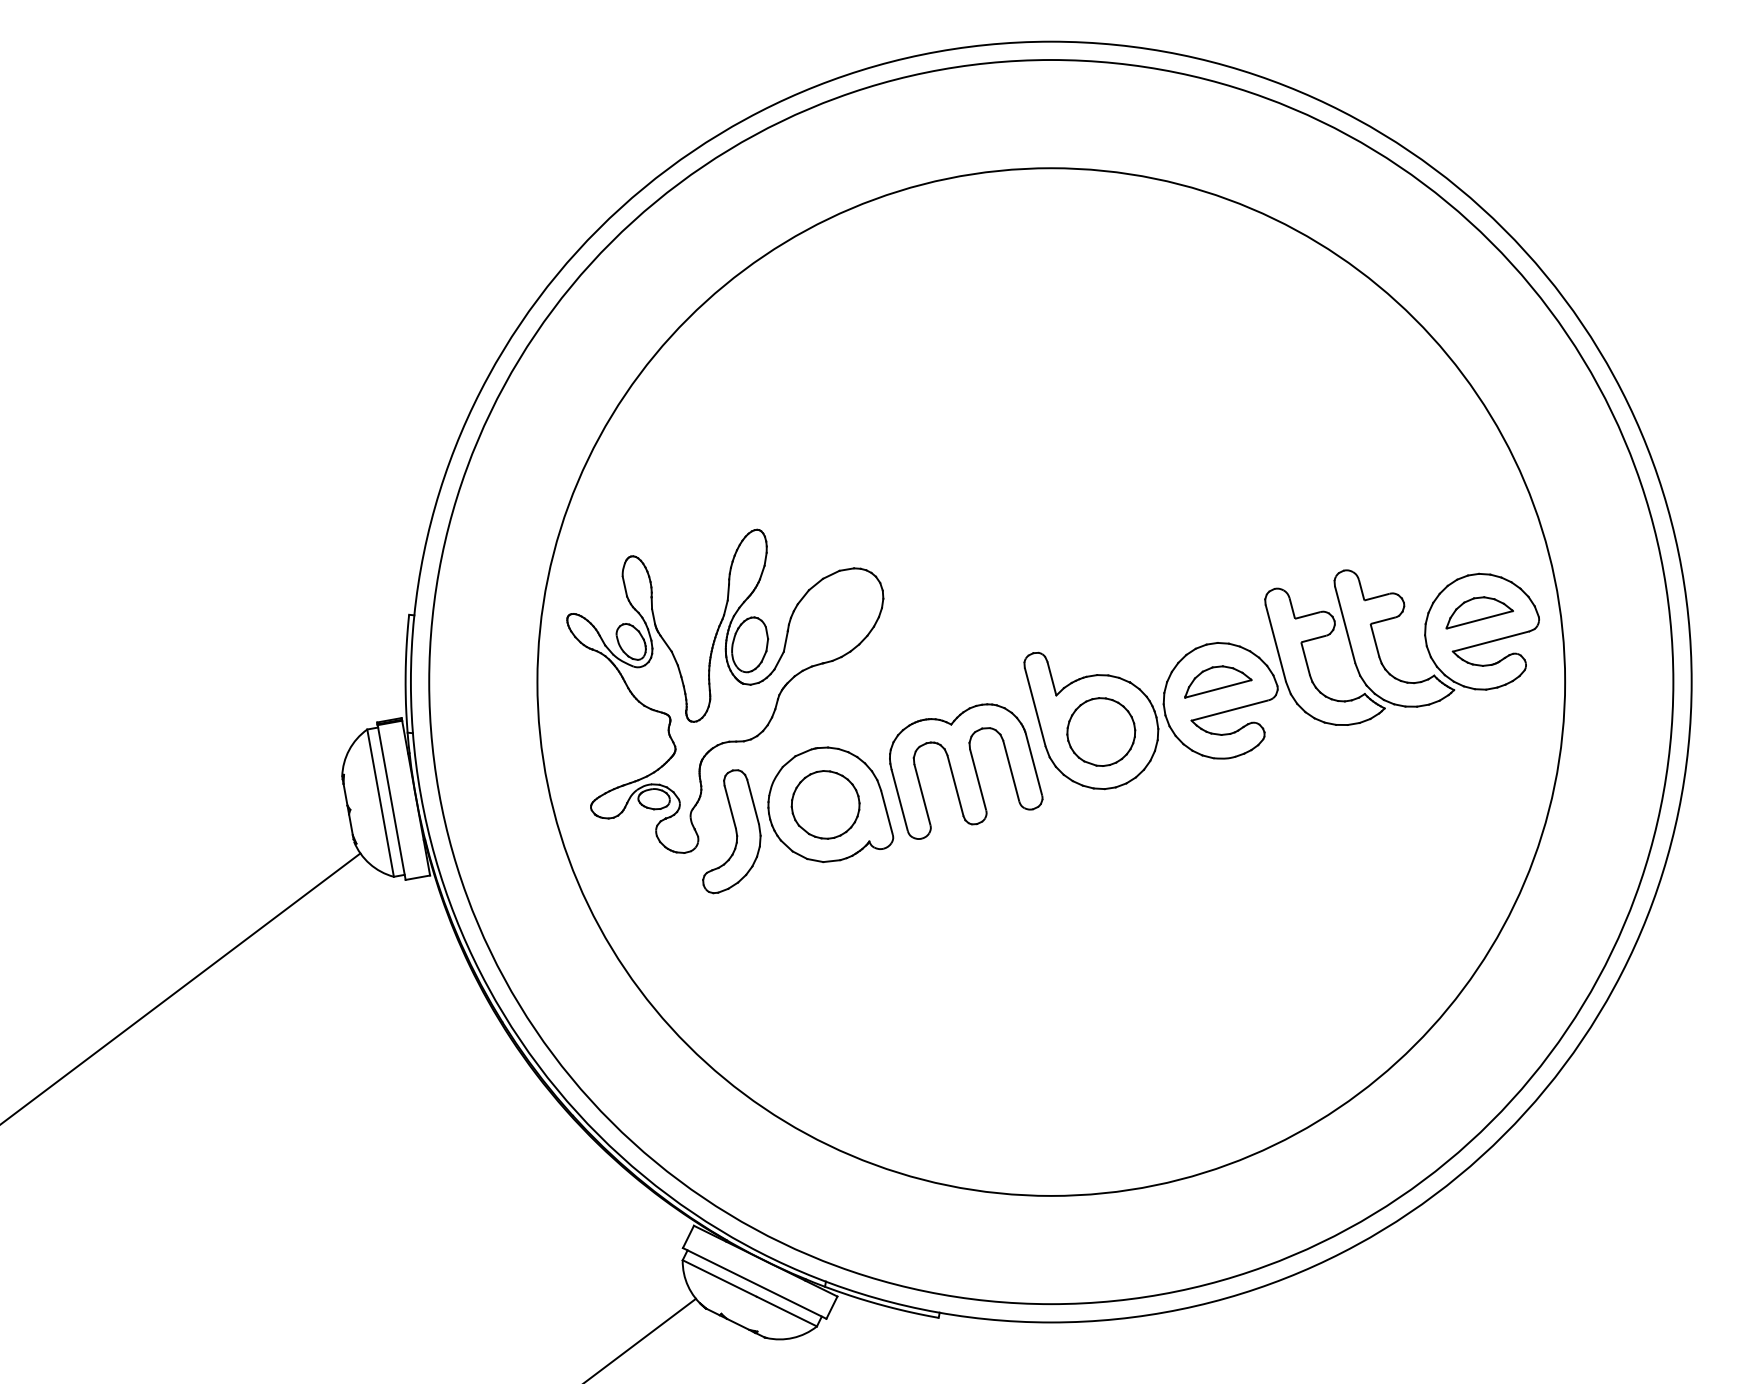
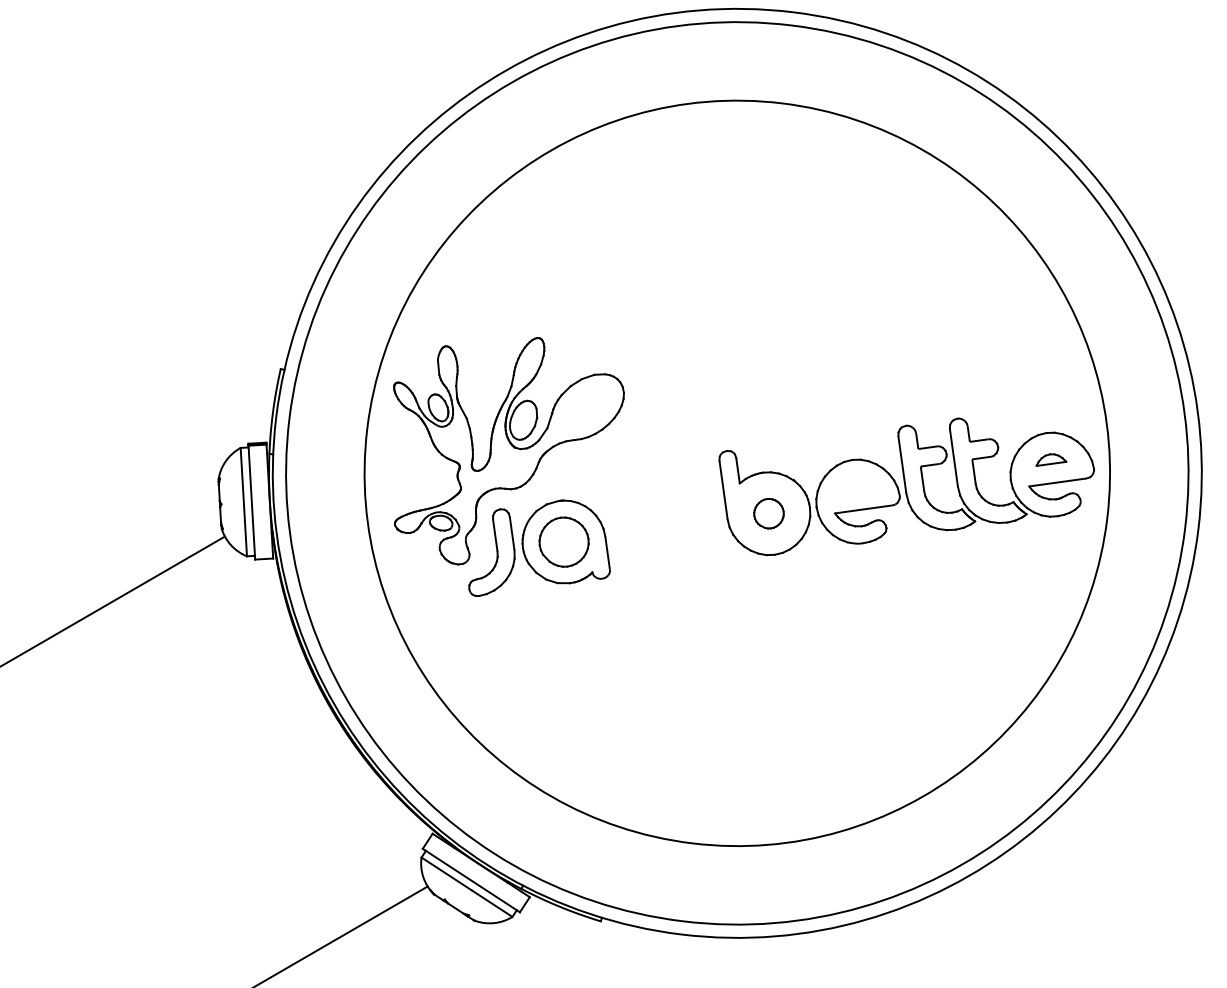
part: (1479, 612) -> (1051, 460), size x0.6
part: (1218, 681) -> (857, 487), removed
part: (1101, 731) -> (769, 513), size x0.6
part: (966, 771) -> (668, 530), removed

